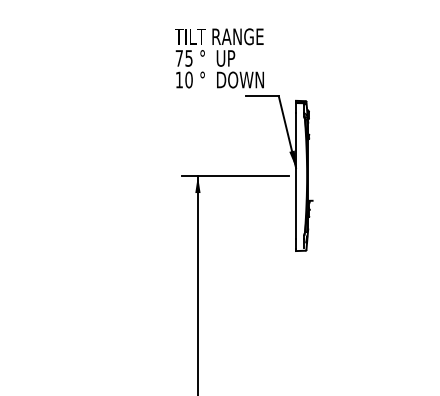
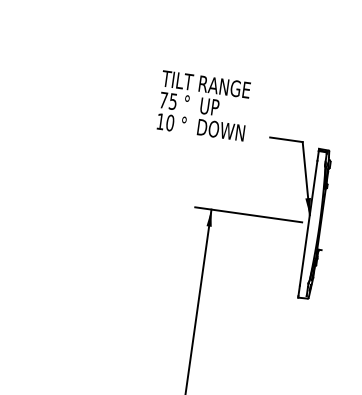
text: (219, 58) -> (203, 106), moved

